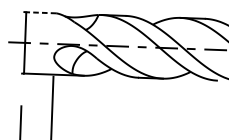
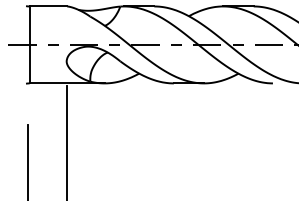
line: (41, 12) -> (48, 6), dashed -> solid

